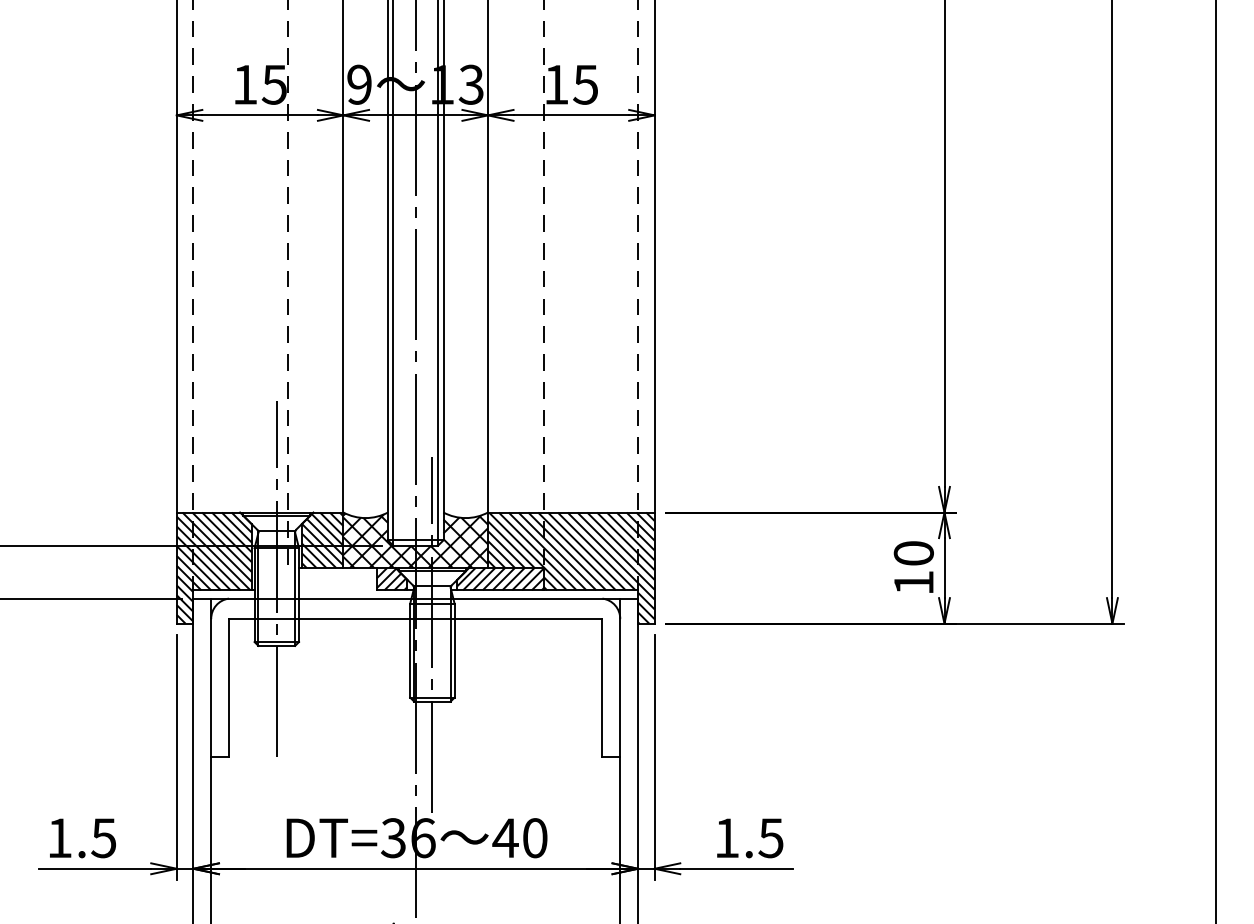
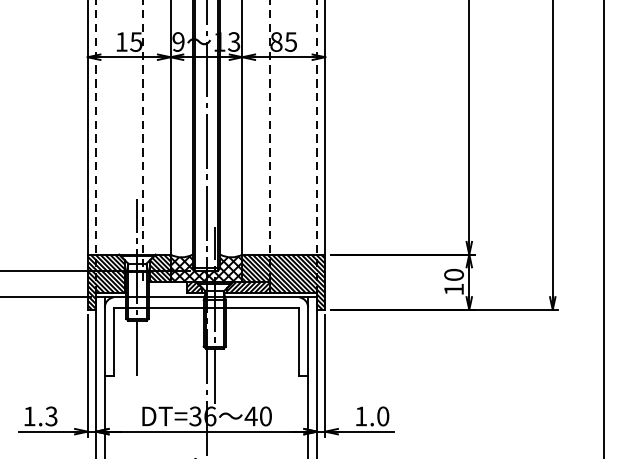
text: (556, 83) -> (276, 41), 15 -> 85
text: (103, 836) -> (51, 415), 1.5 -> 1.3
text: (771, 838) -> (383, 416), 1.5 -> 1.0

